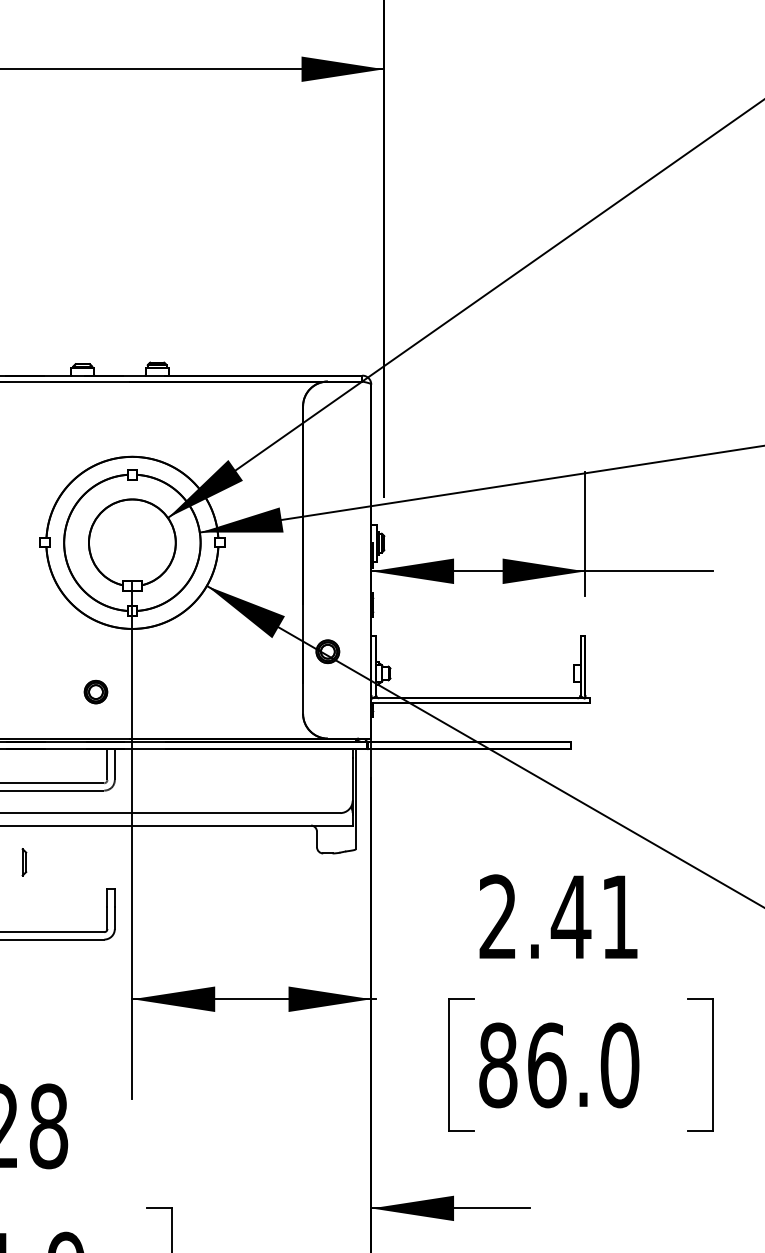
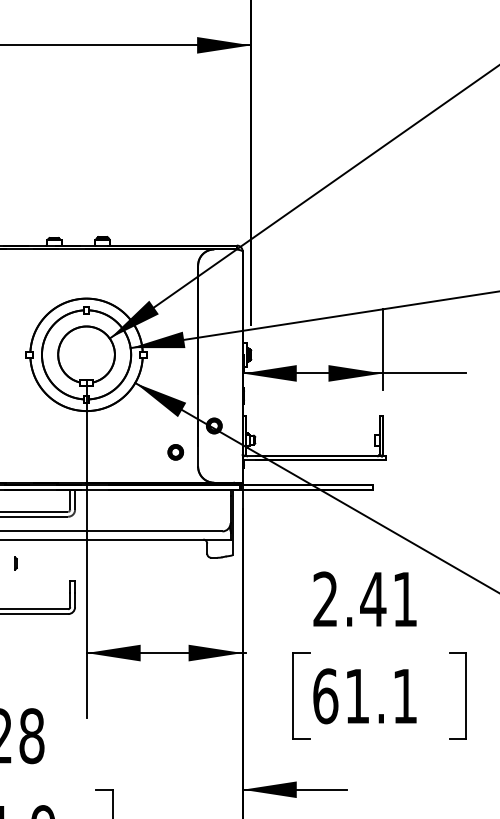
part: (95, 692) -> (175, 452), moved
part: (23, 862) -> (15, 563), size x0.71
text: (559, 1065) -> (365, 696), 86.0 -> 61.1

